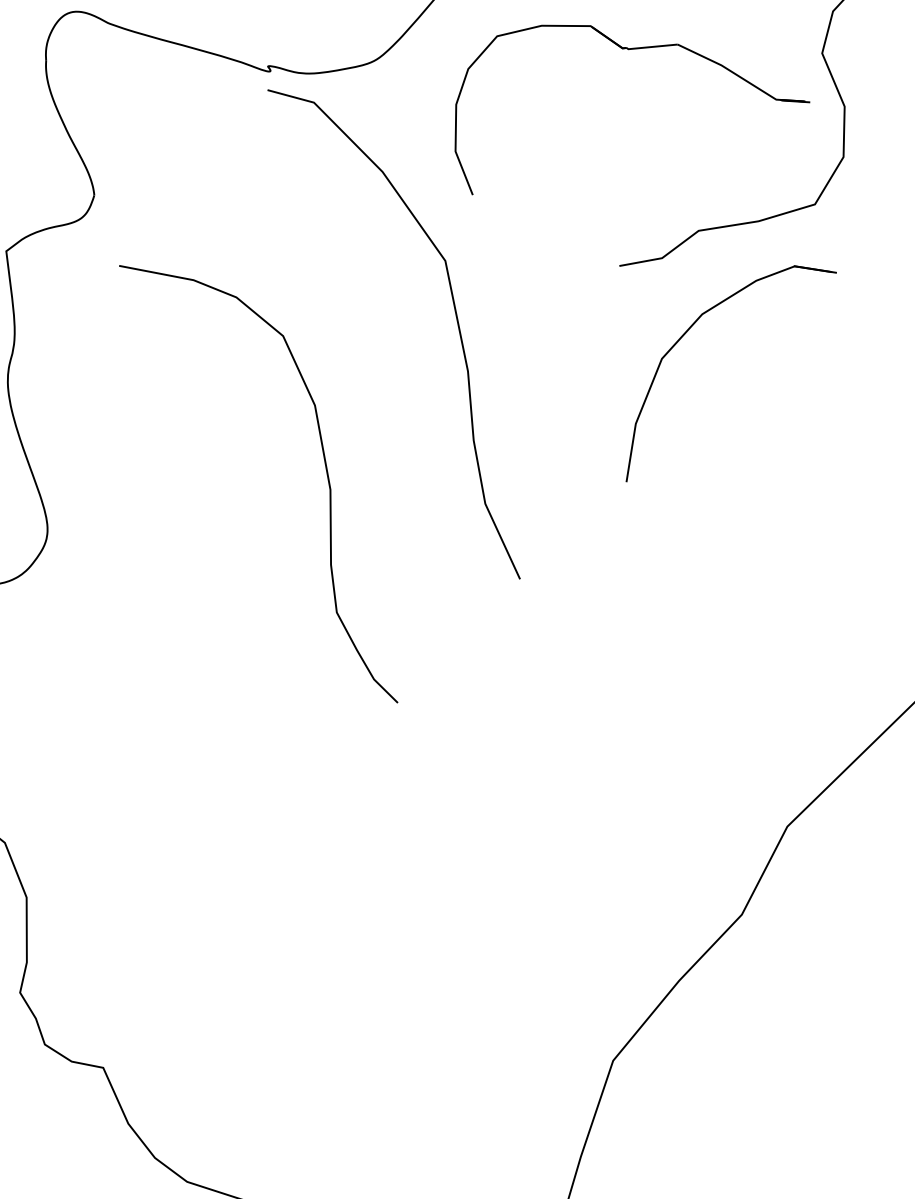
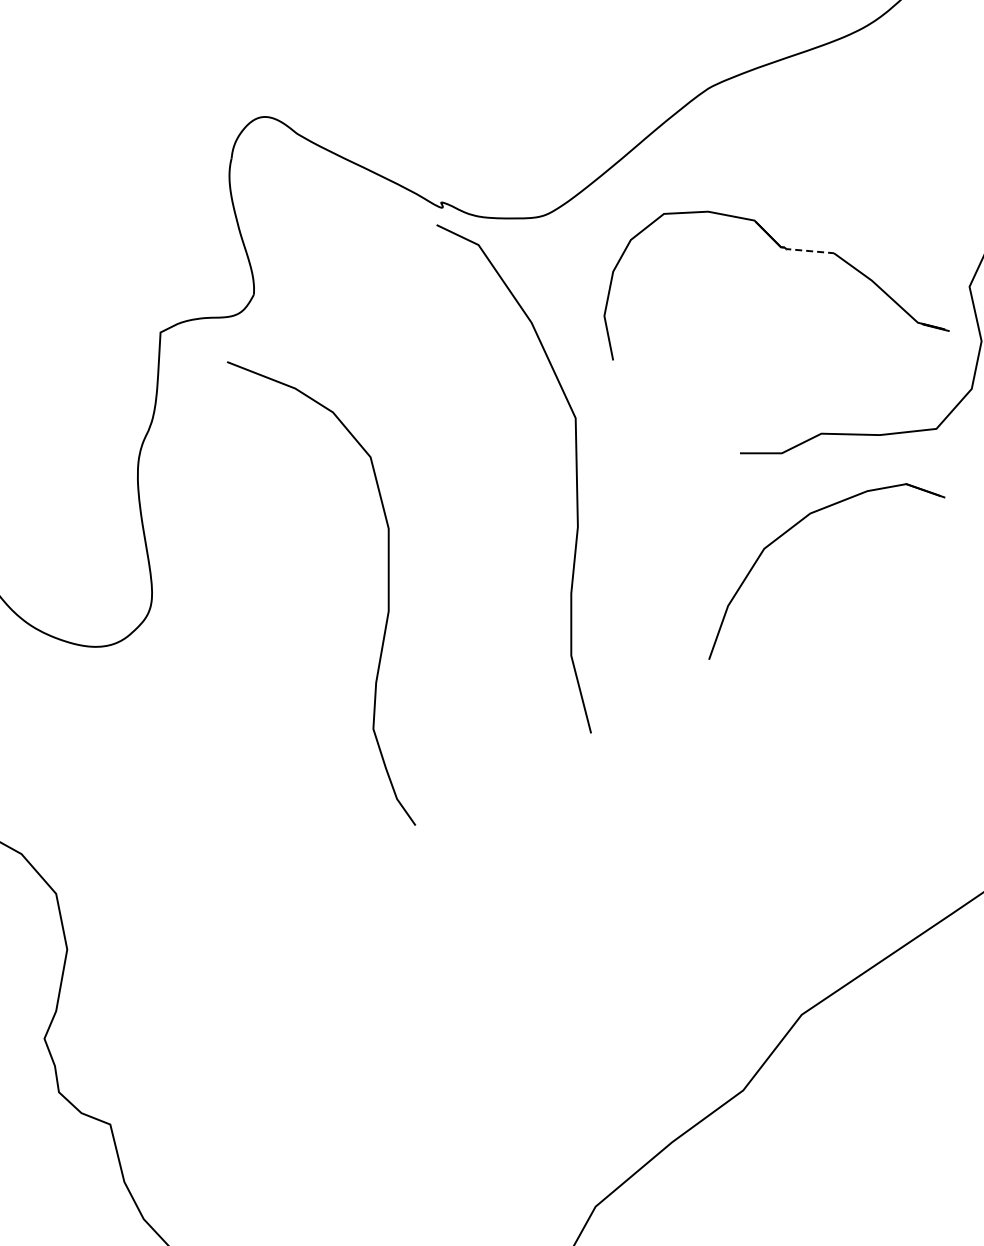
line: (651, 46) -> (808, 250), solid -> dashed
curve: (325, 471) -> (387, 593), moved

